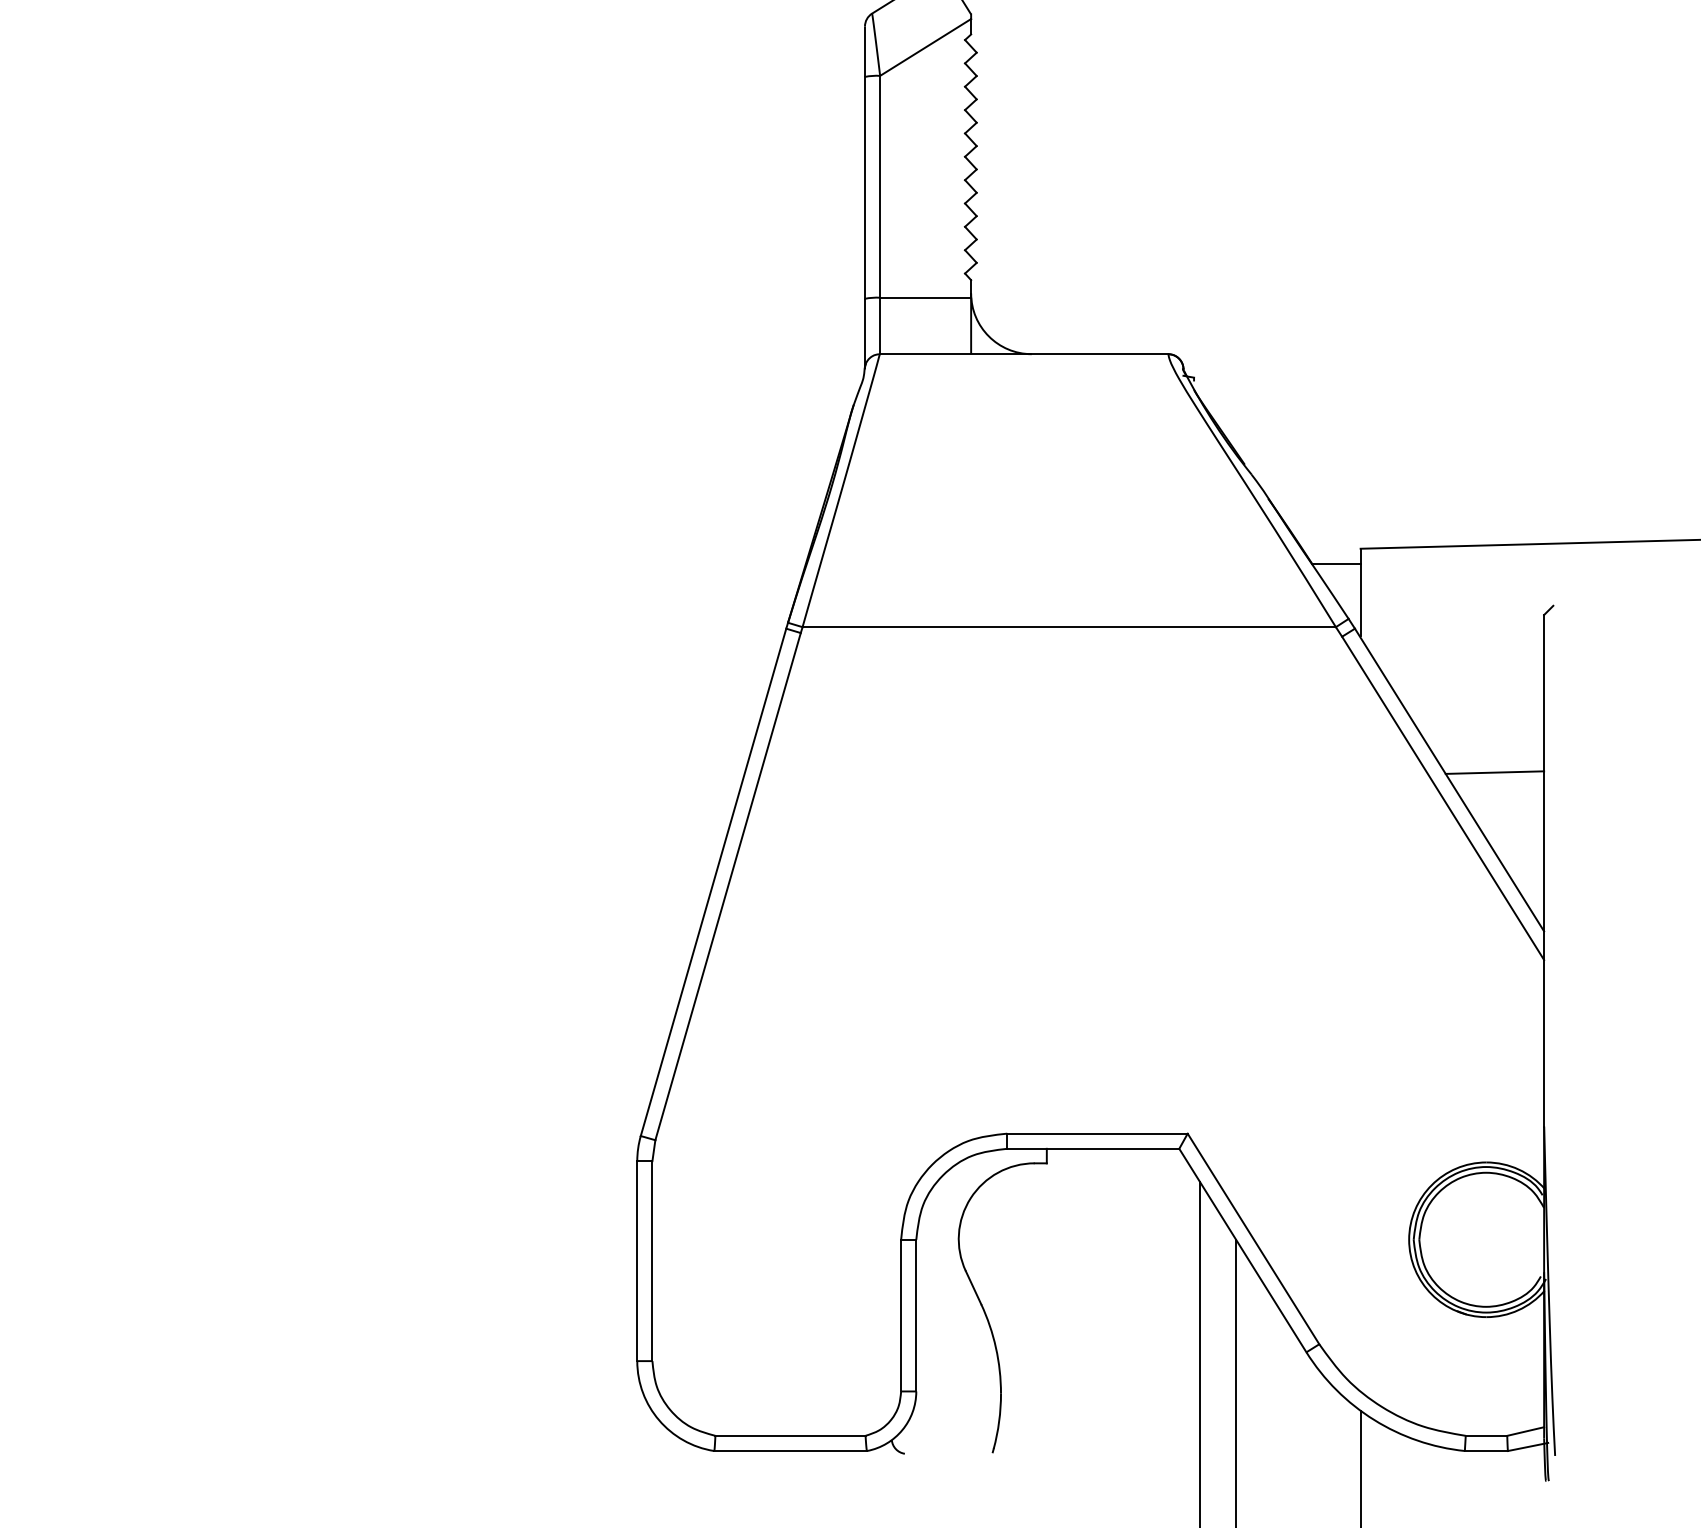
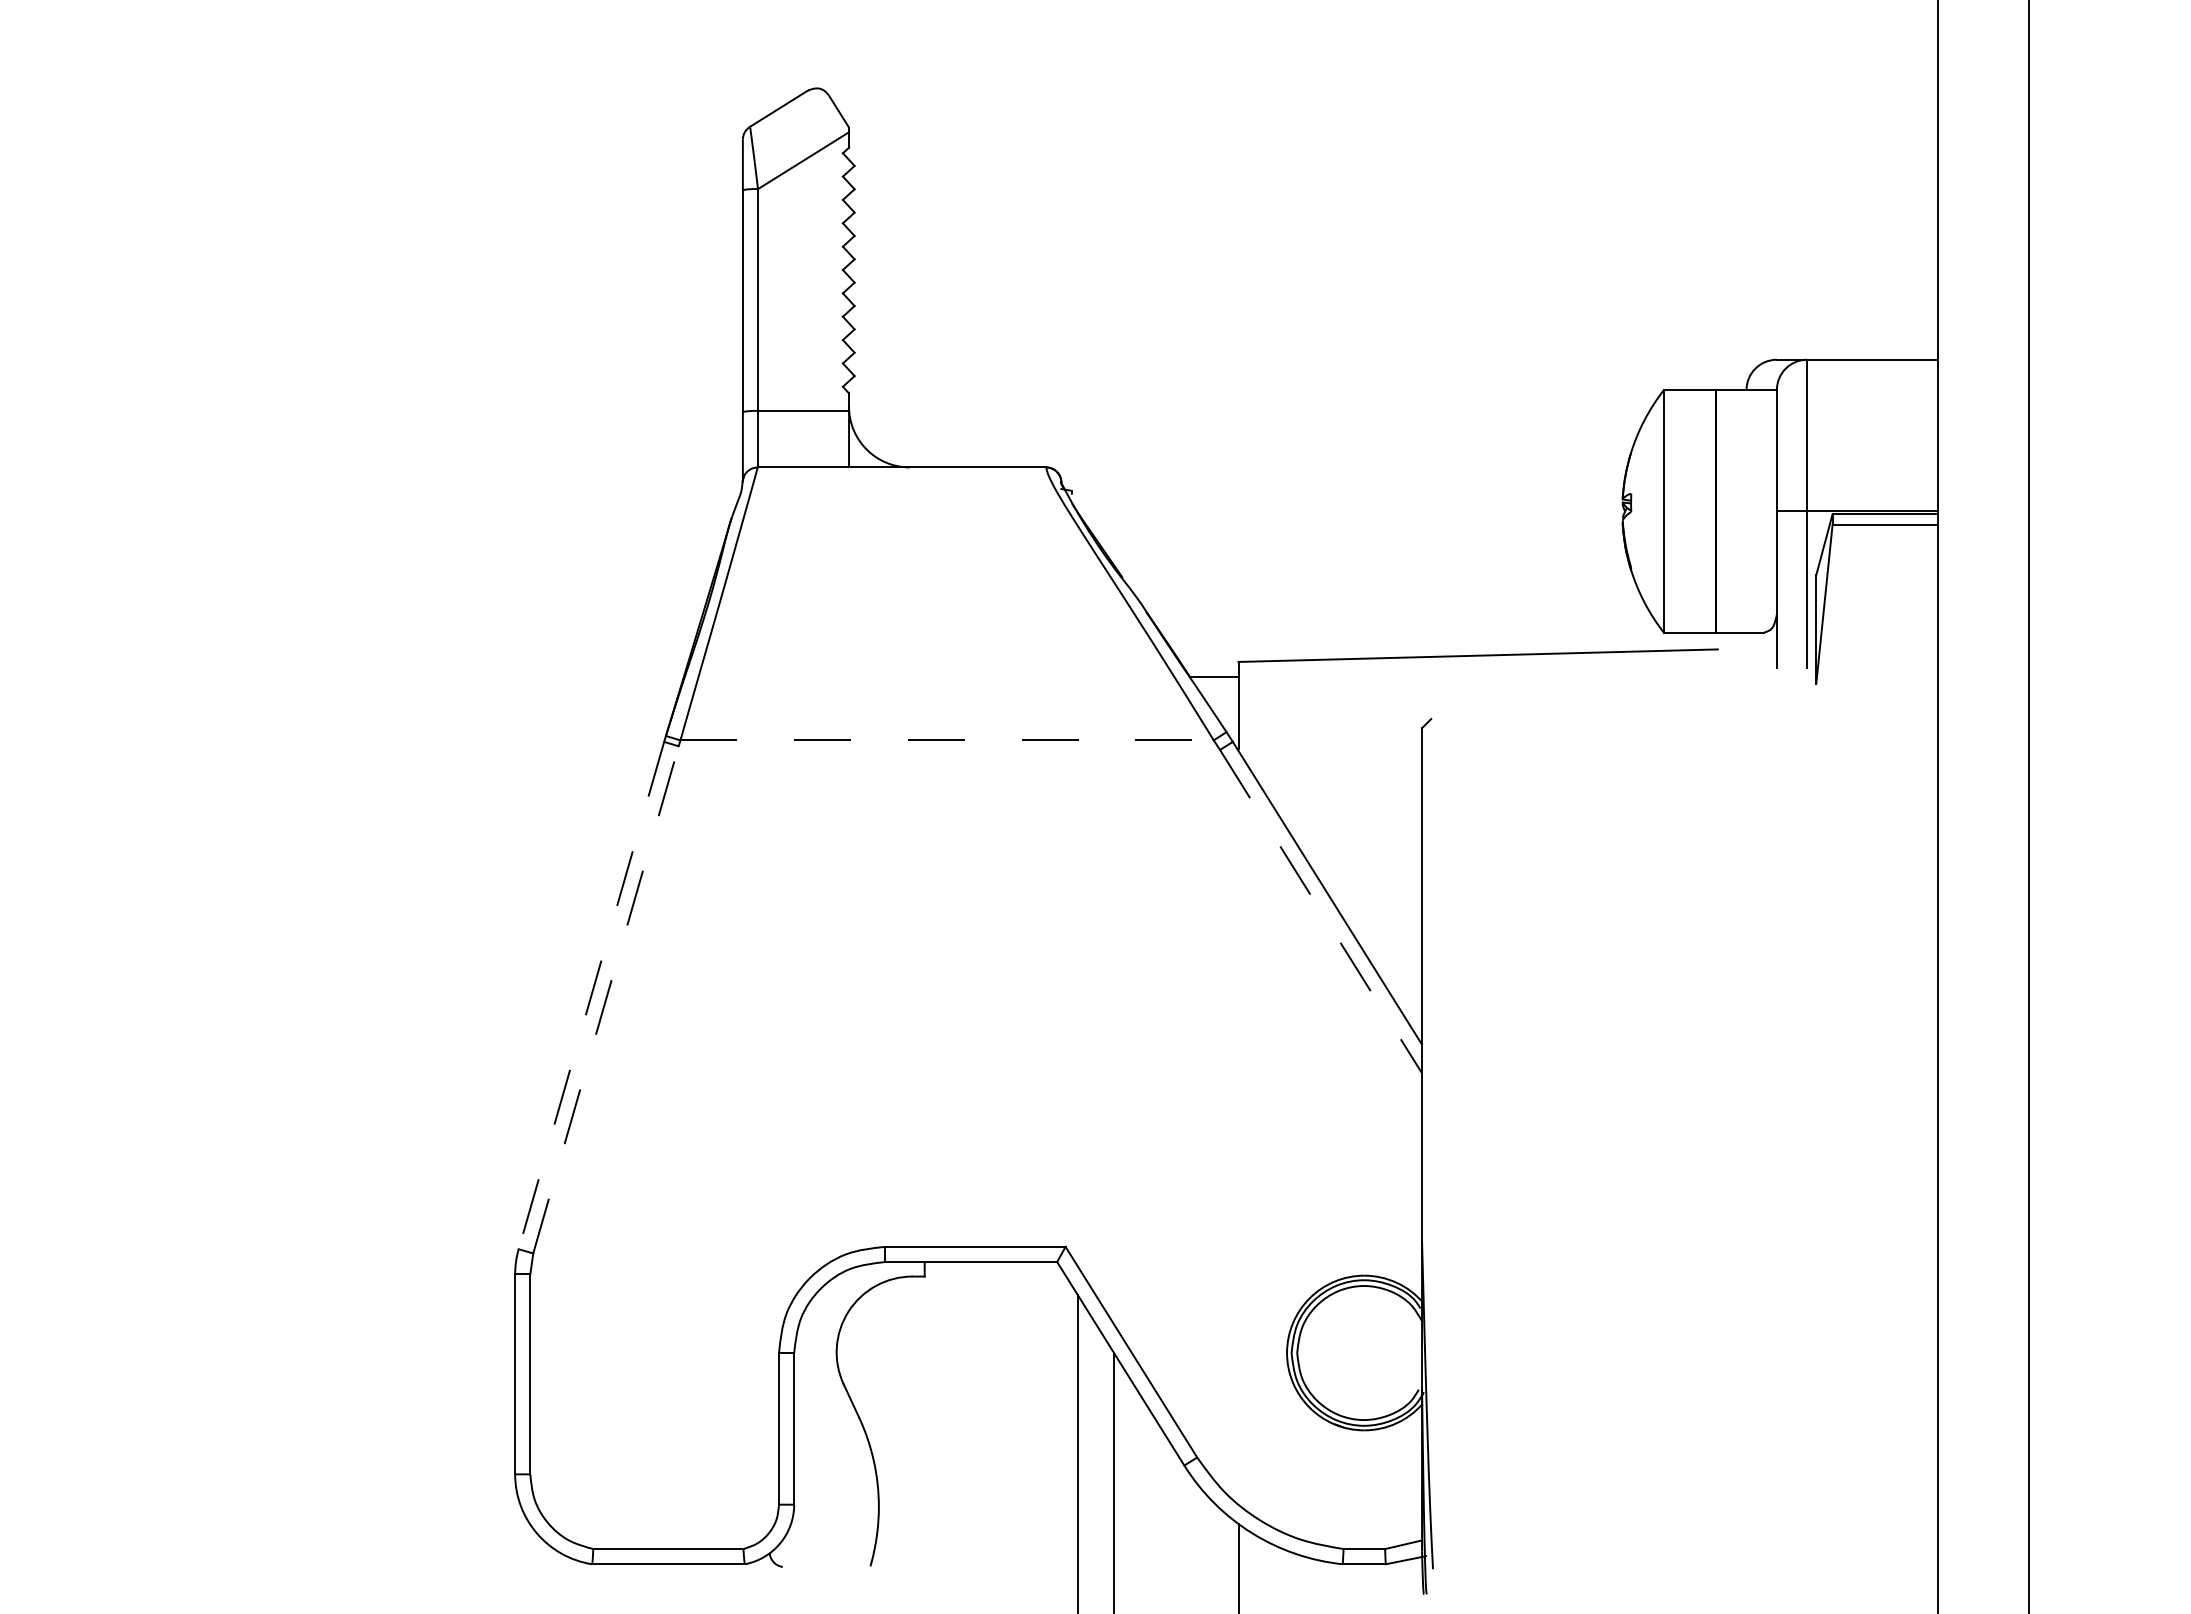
line: (1069, 627) -> (947, 740), solid -> dashed
line: (1494, 772) -> (1372, 885), removed
line: (1443, 798) -> (1321, 911), solid -> dashed
line: (713, 882) -> (591, 995), solid -> dashed
line: (727, 886) -> (605, 999), solid -> dashed

